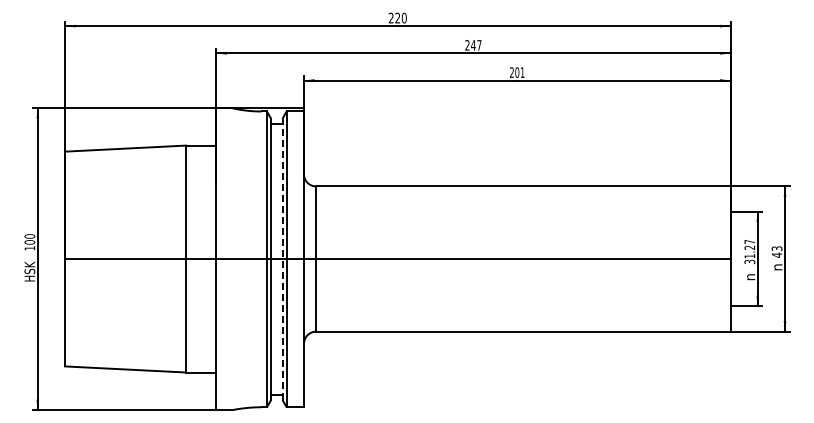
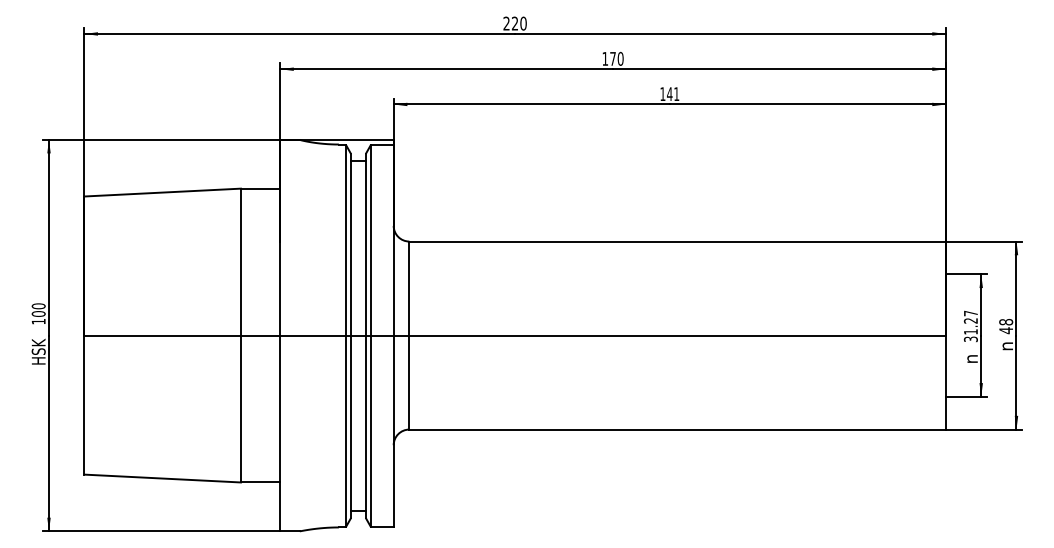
text: (473, 45) -> (613, 59), 247 -> 170
text: (514, 72) -> (666, 94), 201 -> 141
text: (776, 248) -> (1005, 321), 43 -> 48
line: (282, 259) -> (365, 336), dashed -> solid

